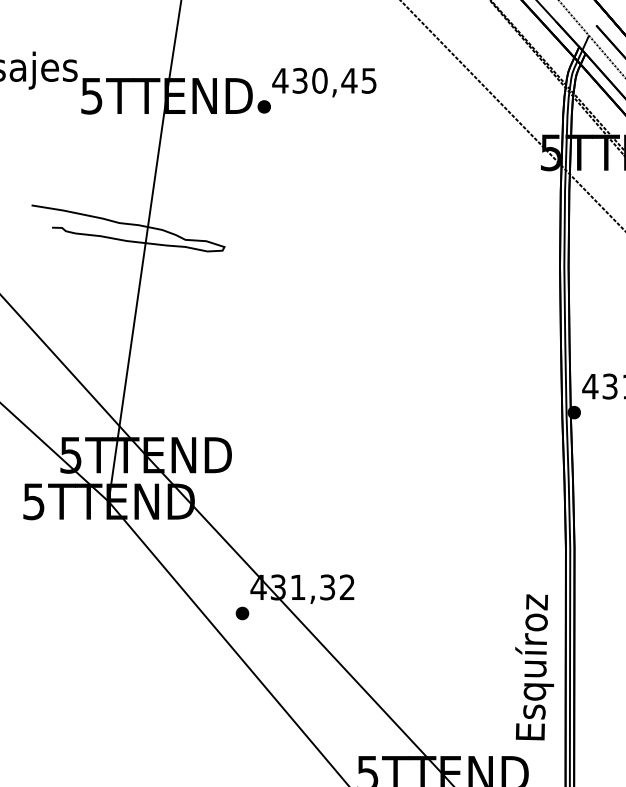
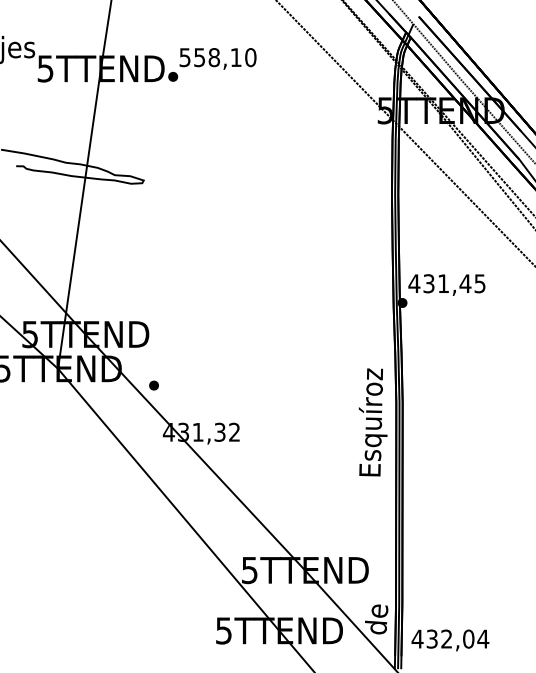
text: (324, 80) -> (217, 57), 430,45 -> 558,10
part: (241, 613) -> (153, 385), moved
text: (533, 667) -> (372, 422), moved

